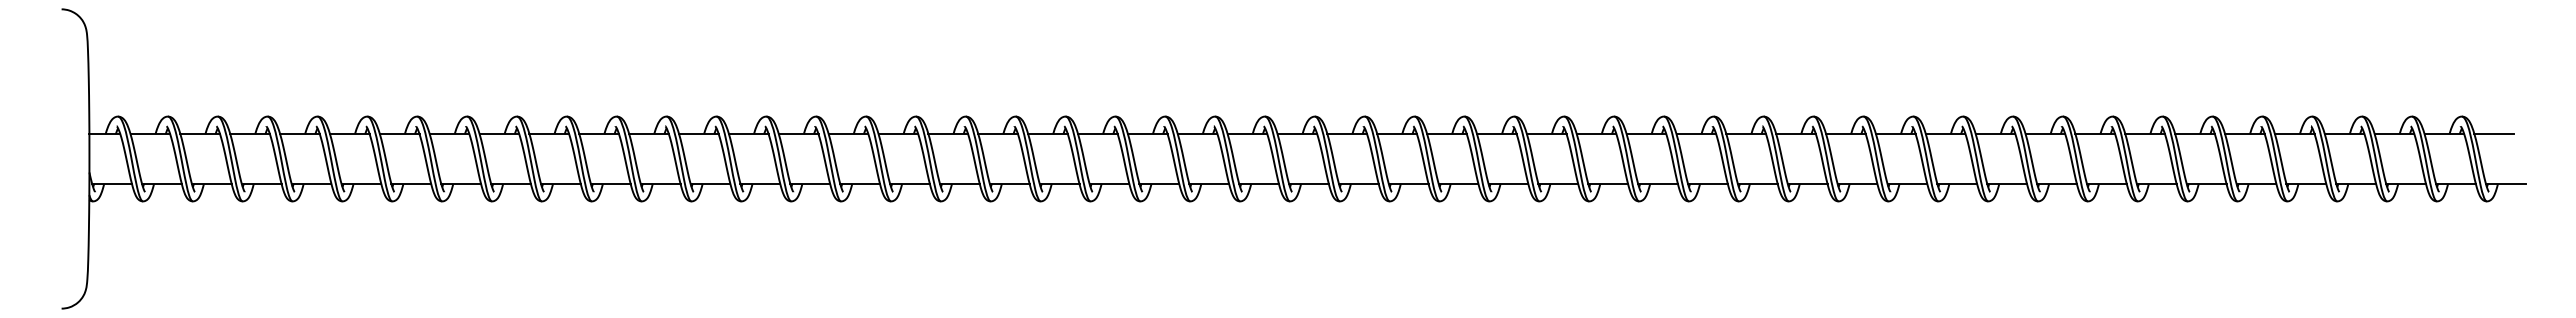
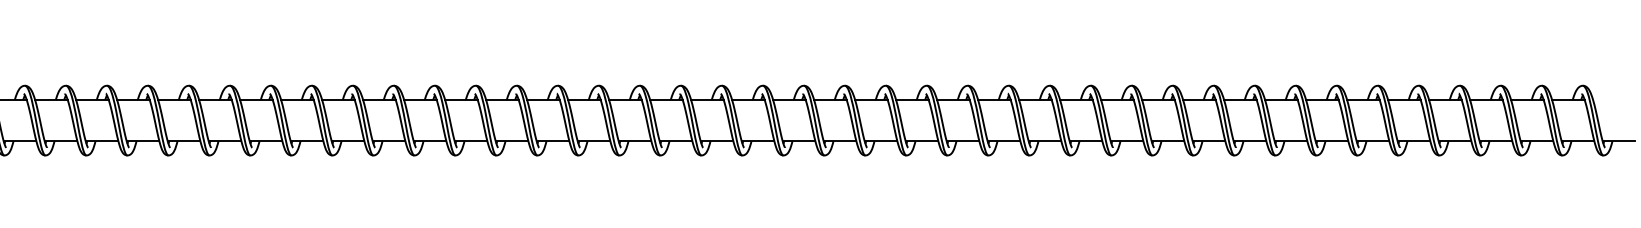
line: (2494, 134) -> (1609, 100), removed

